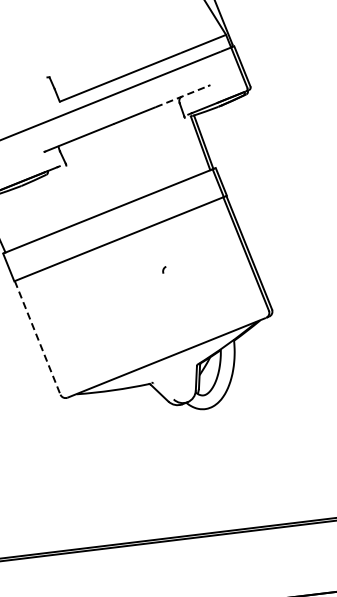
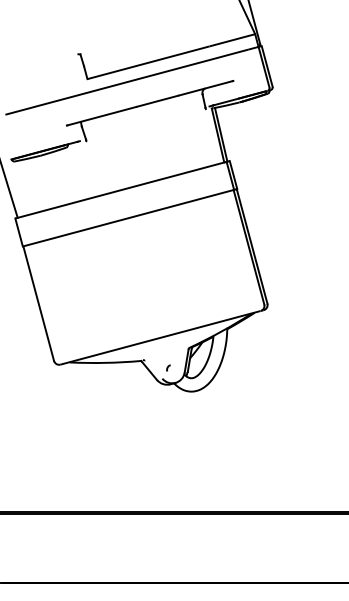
line: (181, 96) -> (205, 88), dashed -> solid
curve: (164, 269) -> (168, 367), moved
line: (37, 338) -> (38, 304), dashed -> solid

